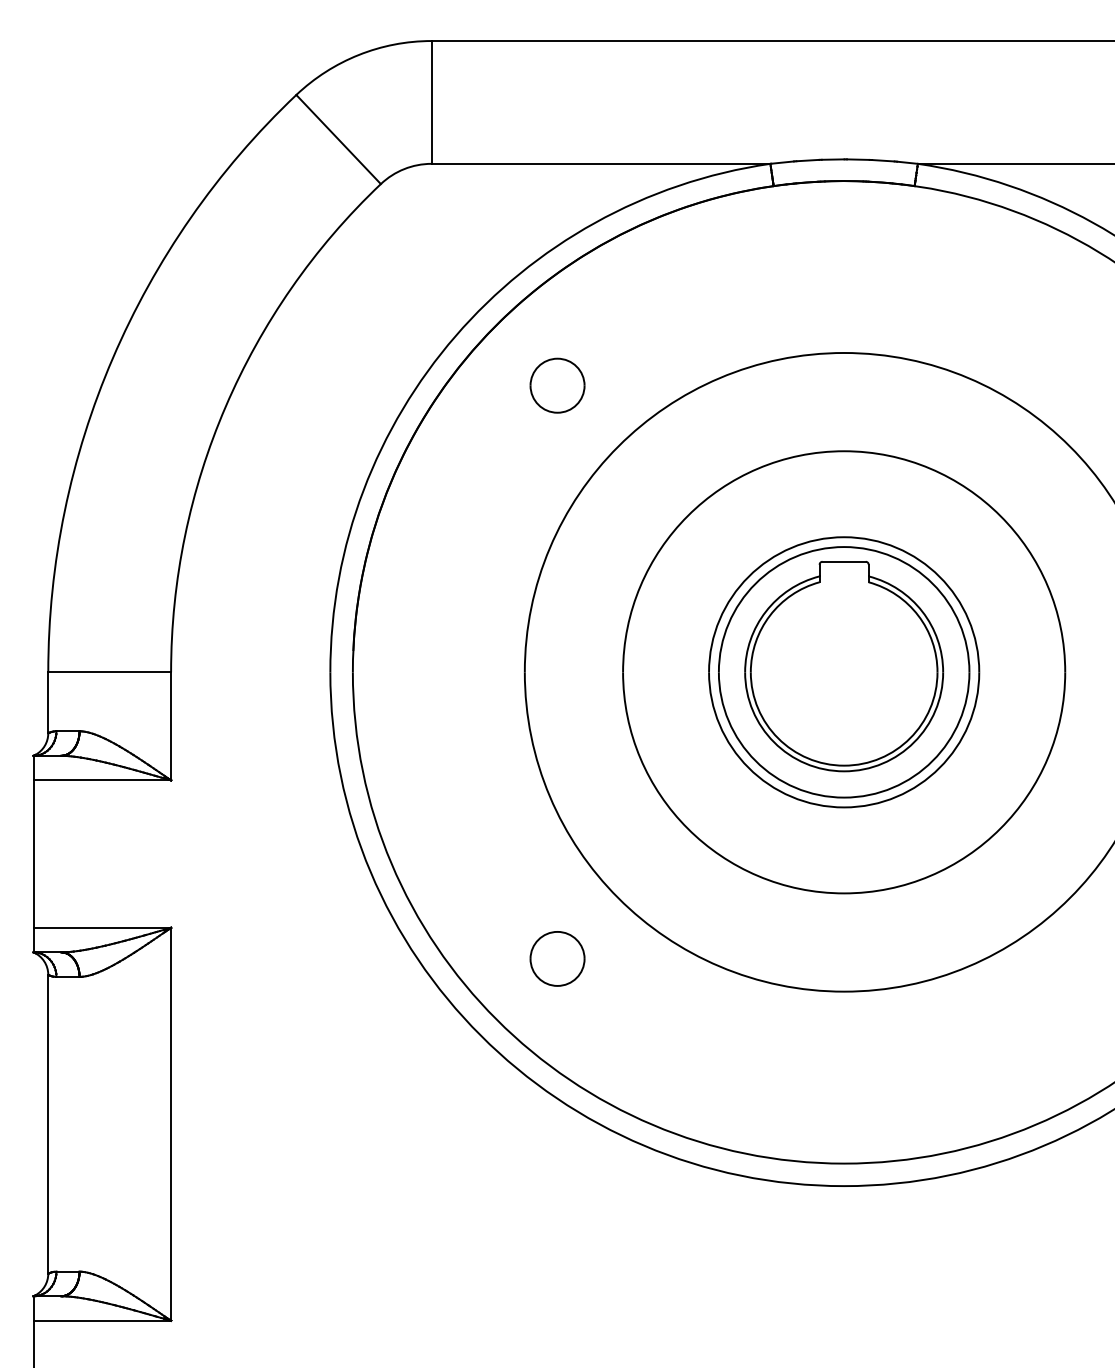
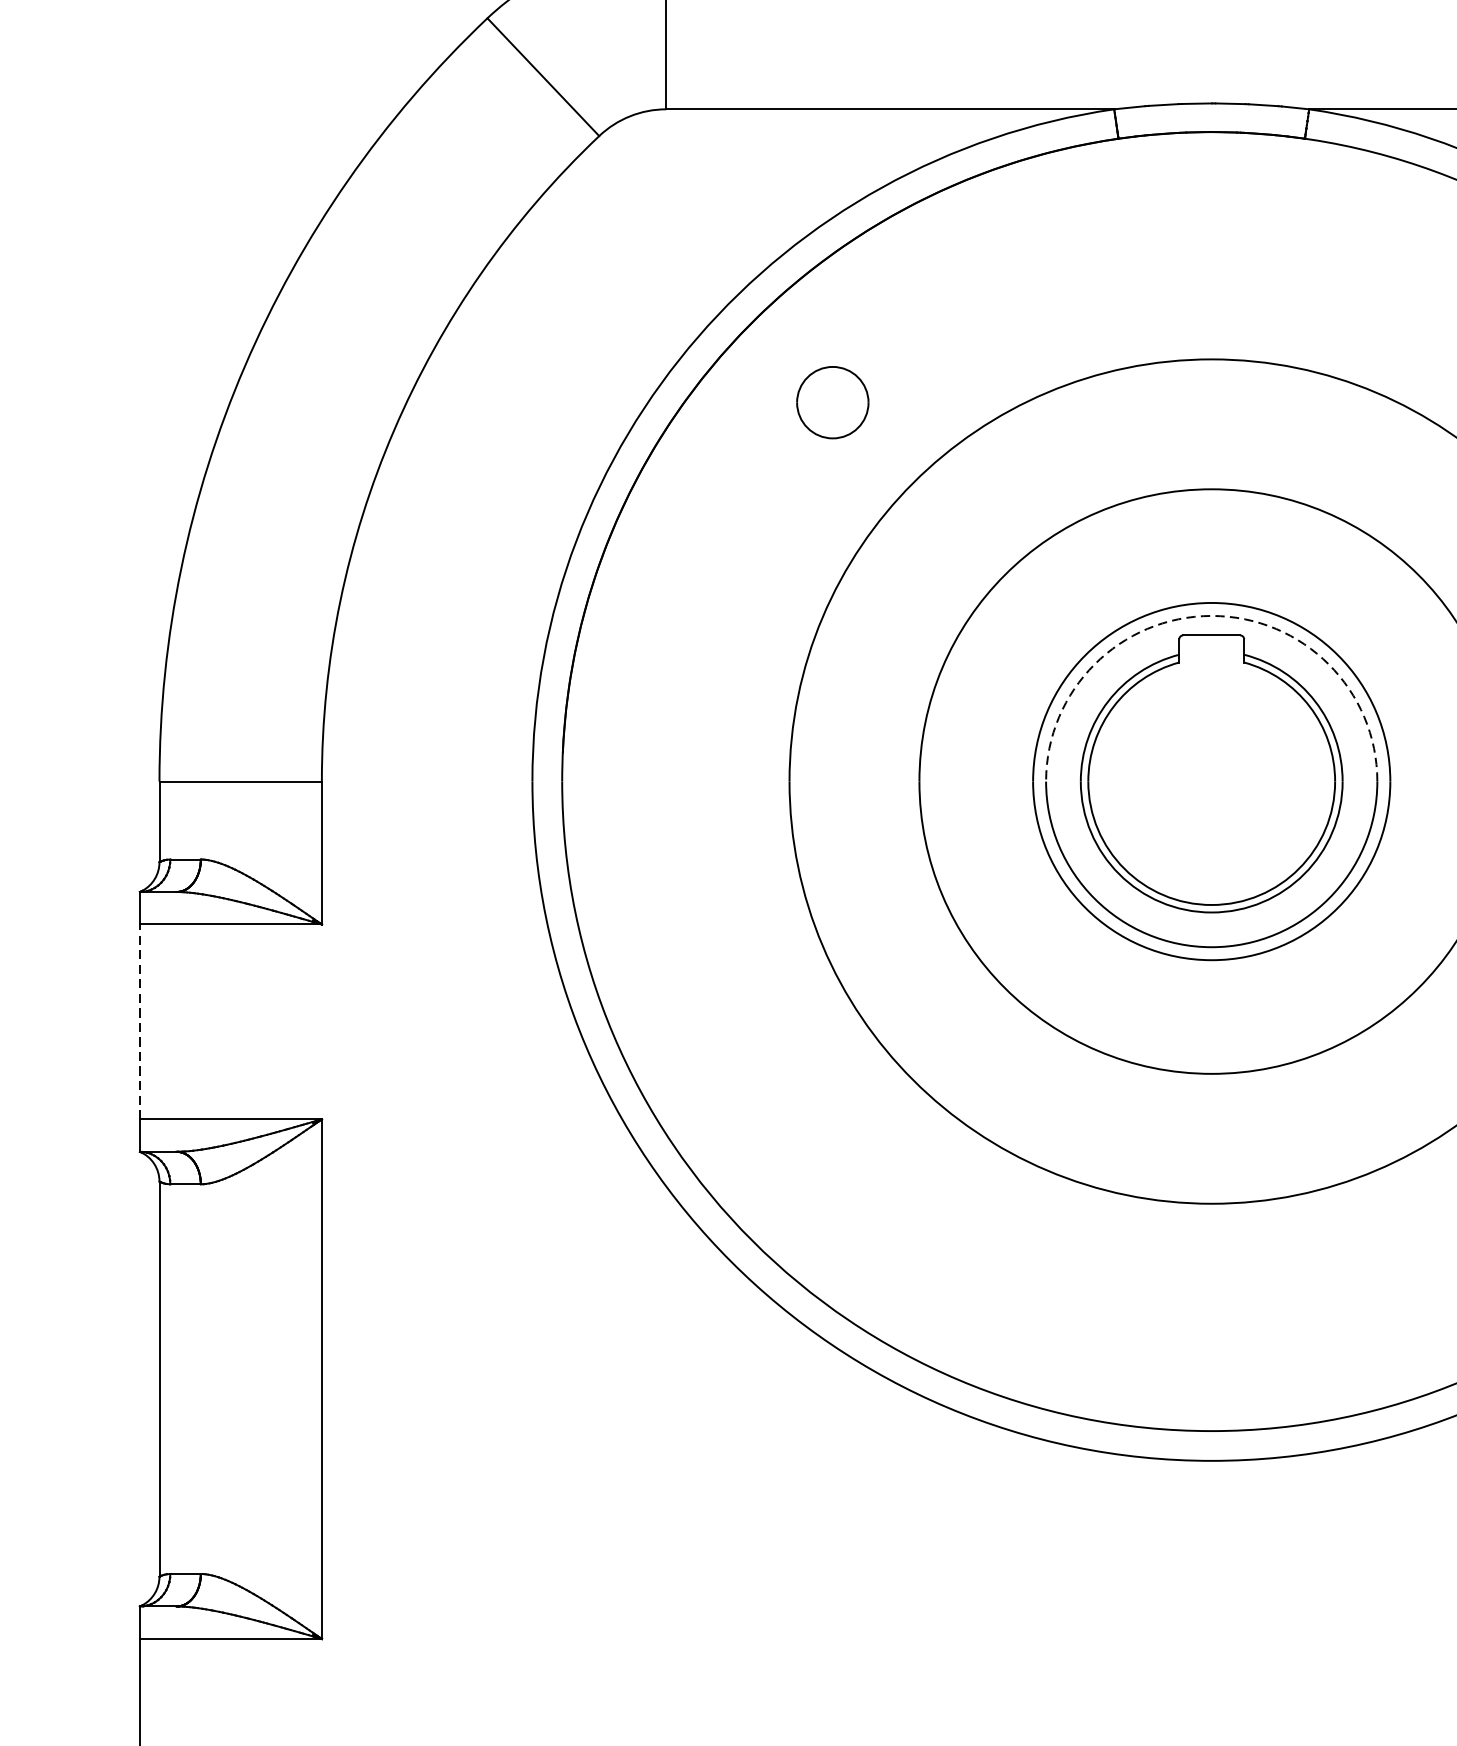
arc: (844, 547) -> (1212, 616), solid -> dashed
line: (33, 854) -> (139, 1022), solid -> dashed
part: (557, 958) -> (832, 1159), removed

